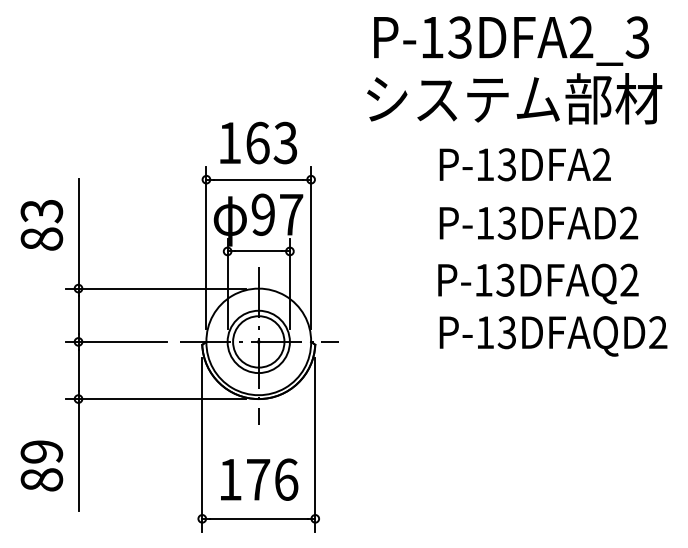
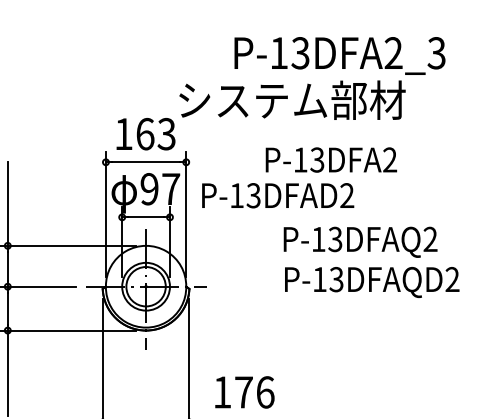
text: (514, 98) -> (292, 100), moved
text: (524, 164) -> (330, 159), moved
text: (538, 222) -> (277, 195), moved
text: (259, 479) -> (244, 392), moved

